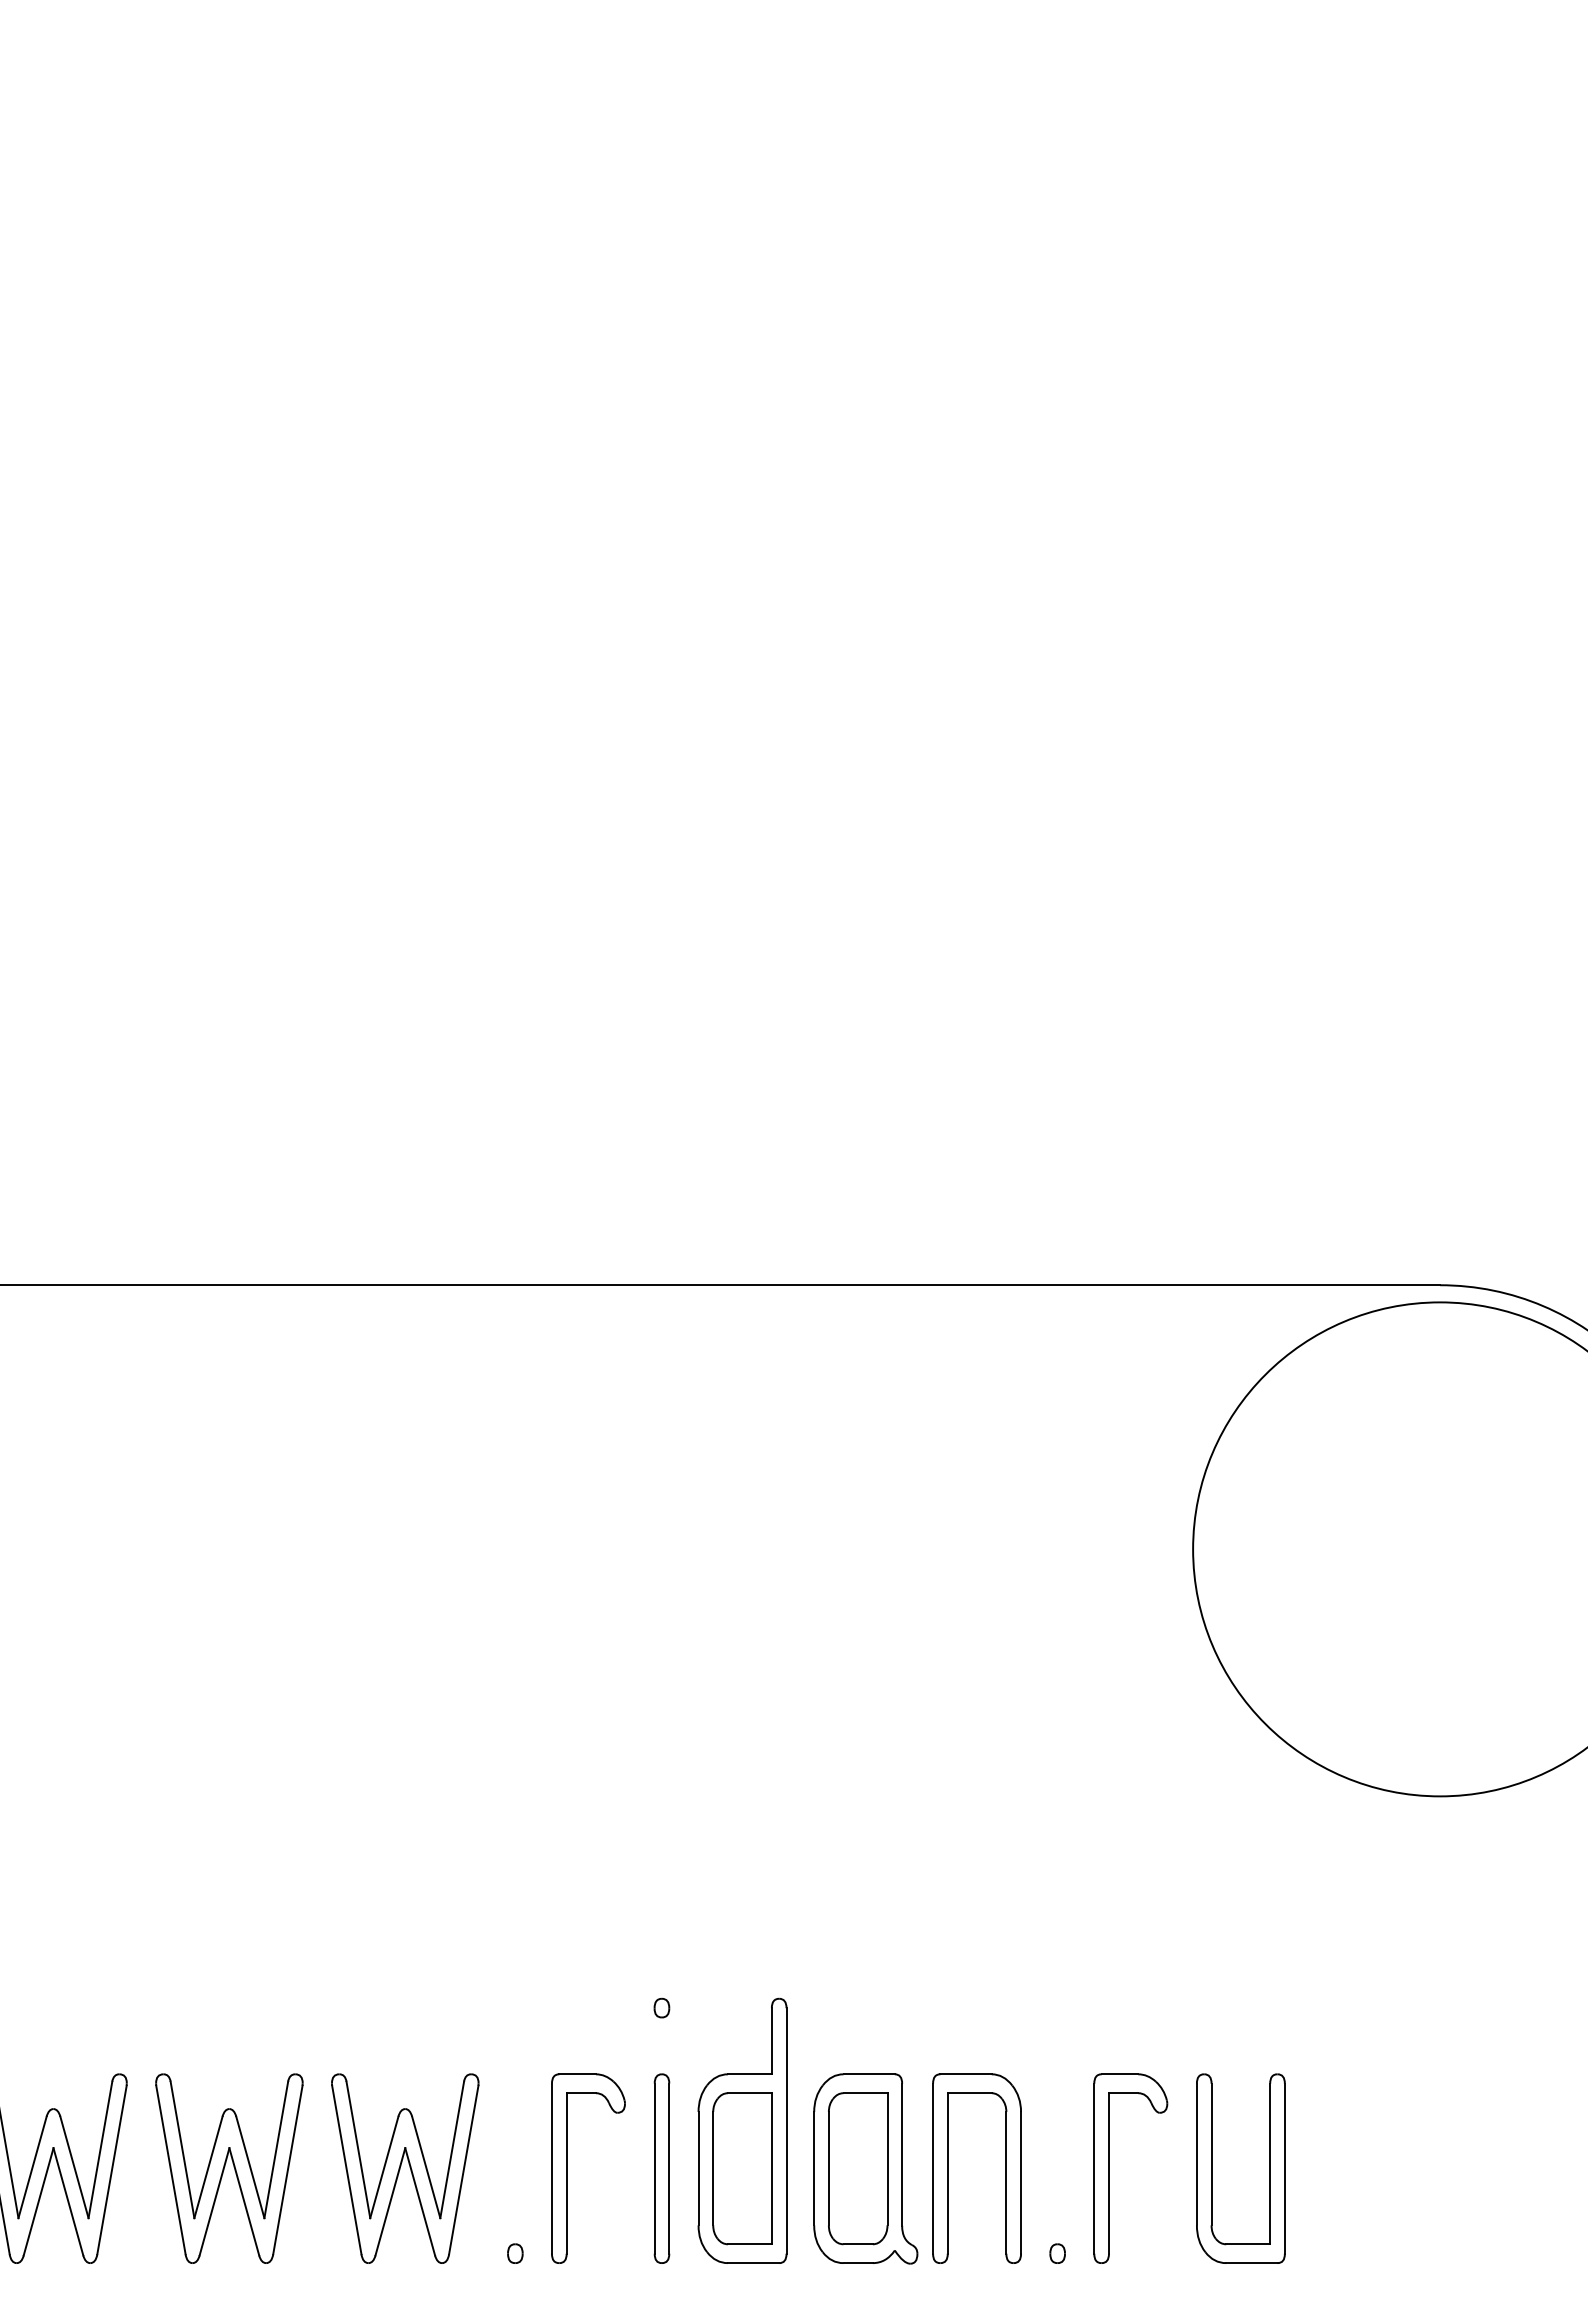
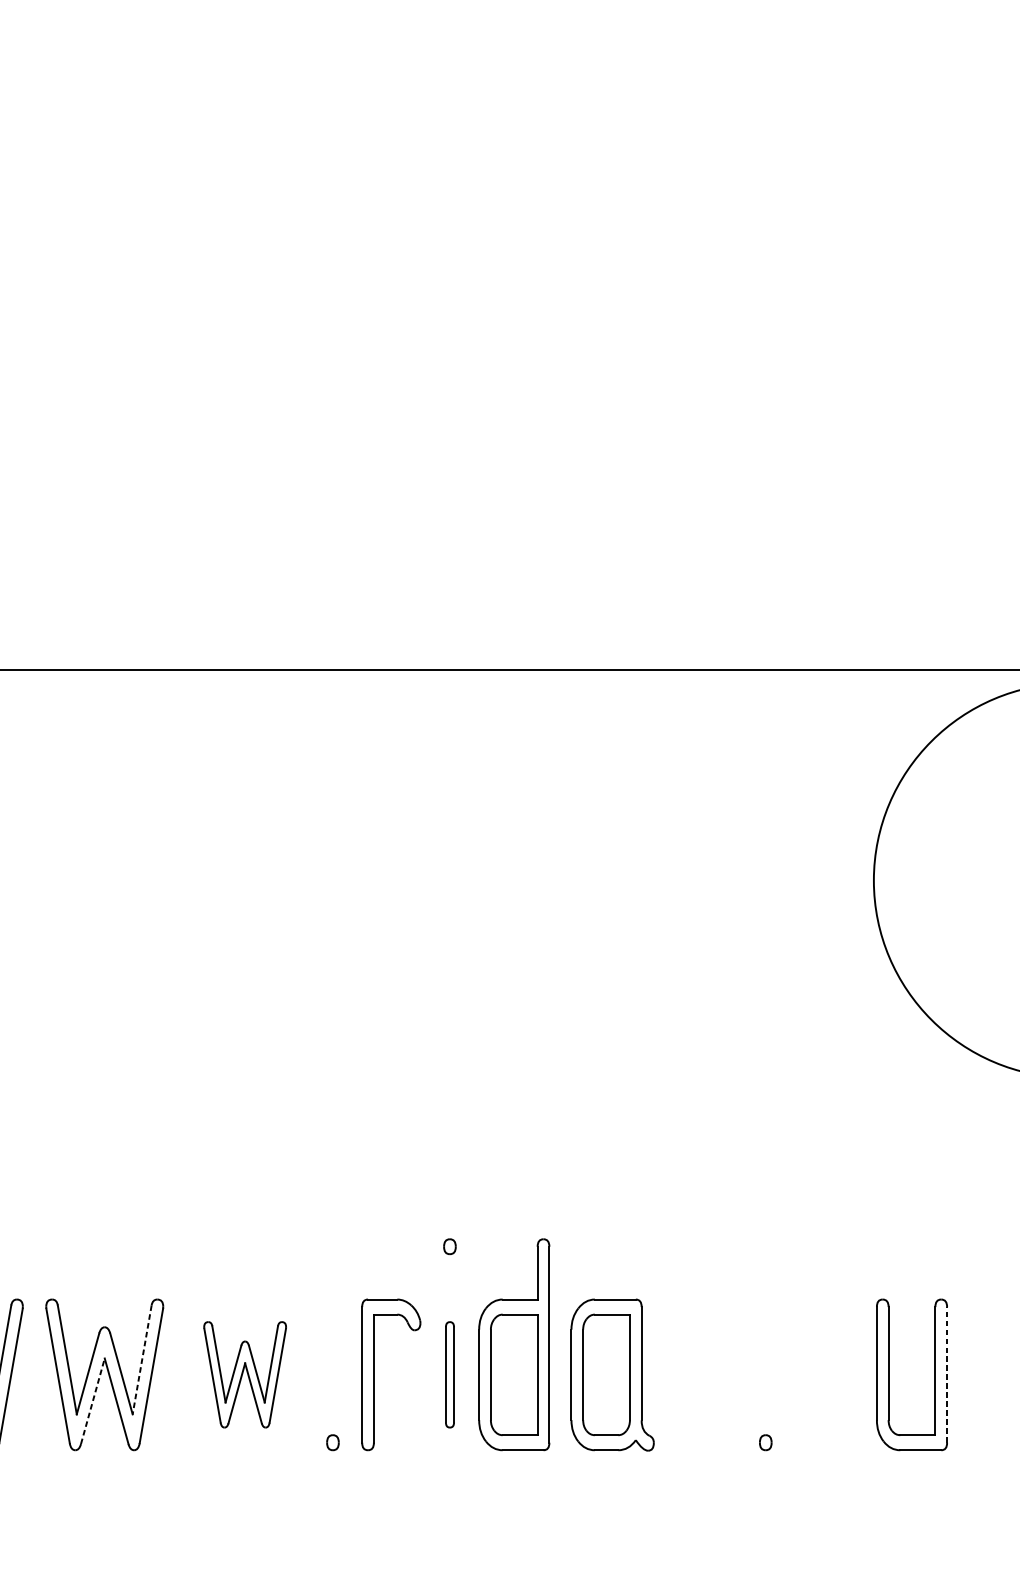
line: (276, 2150) -> (142, 1360), solid -> dashed
part: (405, 2168) -> (245, 1374), size x0.7
part: (661, 2168) -> (449, 1374), size x0.7
part: (948, 2168) -> (678, 1374), removed
part: (1109, 2168) -> (807, 1374), removed
line: (1284, 2168) -> (946, 1374), solid -> dashed
line: (214, 2201) -> (92, 1401), solid -> dashed

